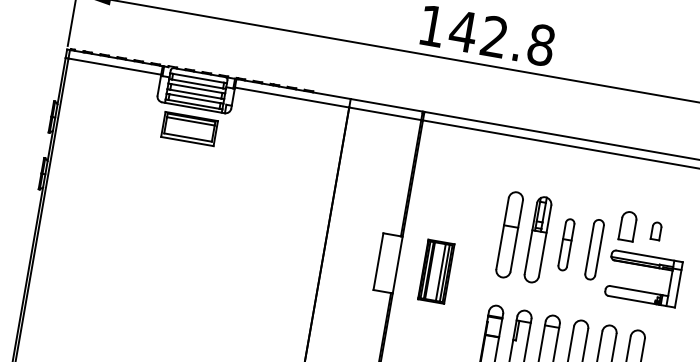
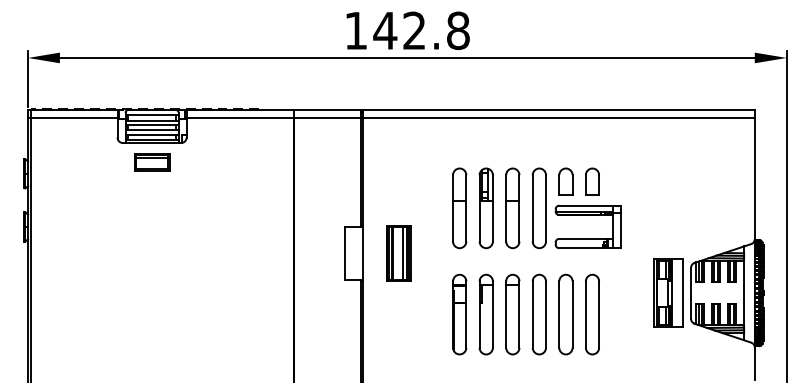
part: (190, 128) -> (152, 162), size x0.71
part: (656, 230) -> (592, 181), size x1.67
part: (566, 244) -> (512, 208), size x1.67
part: (593, 249) -> (538, 208), size x1.43

